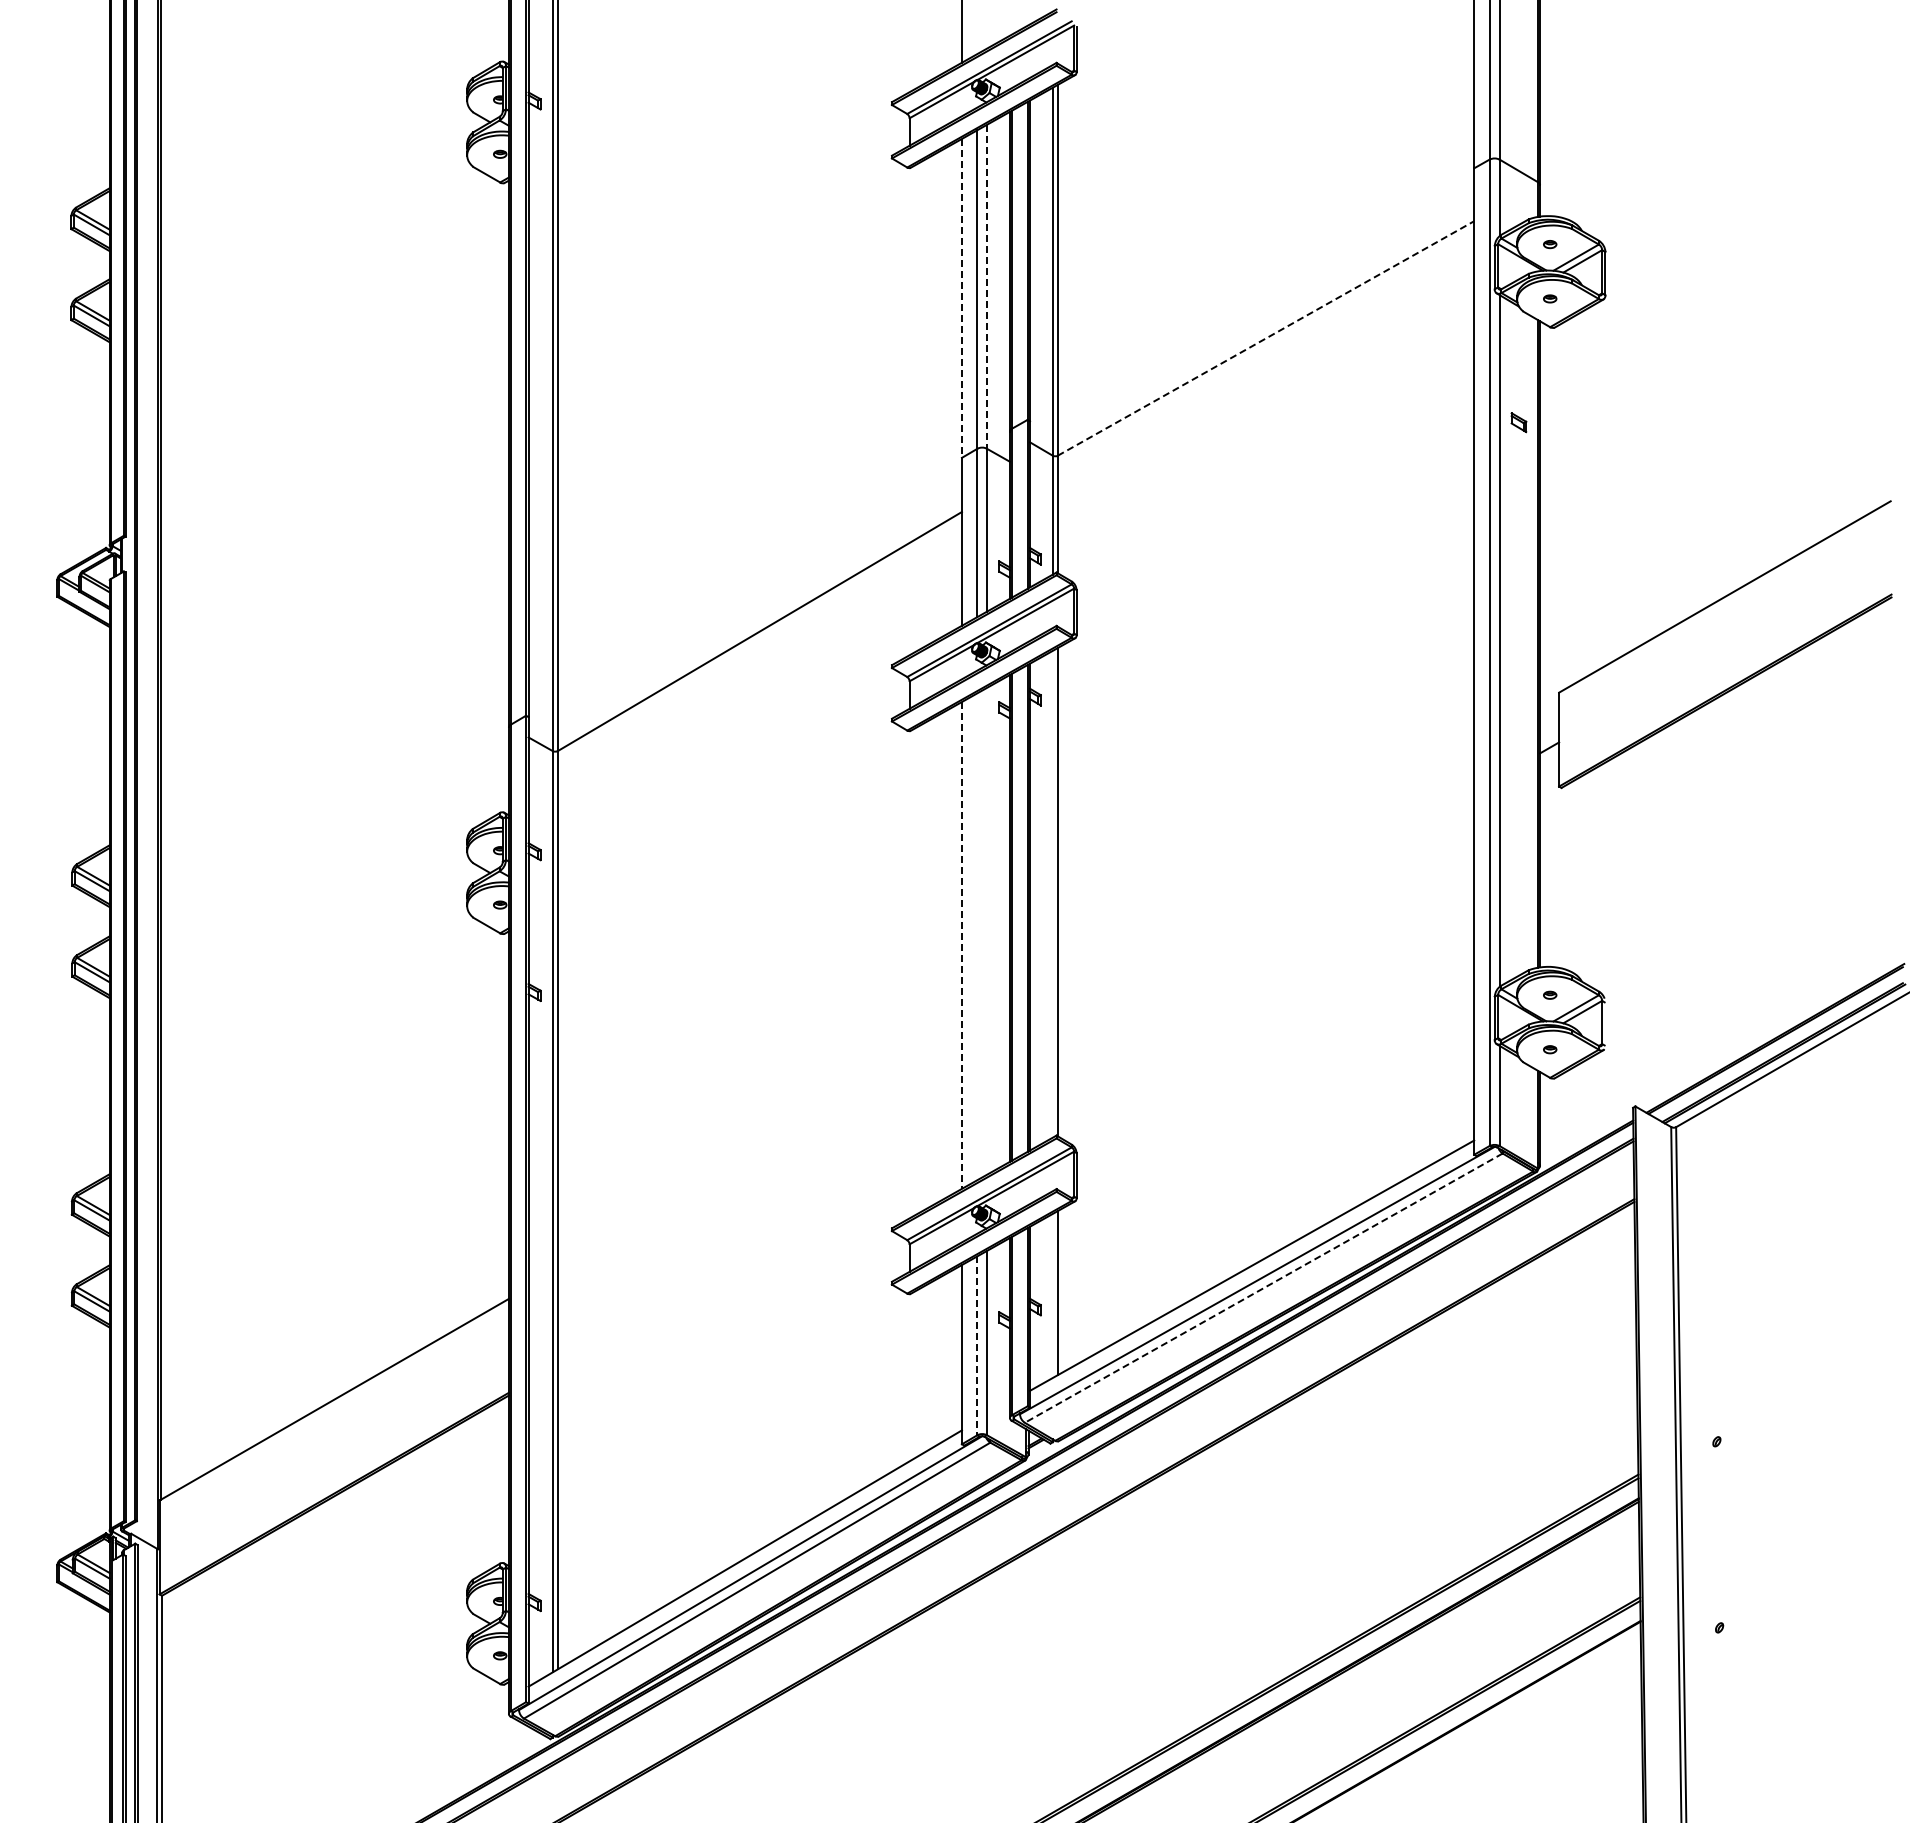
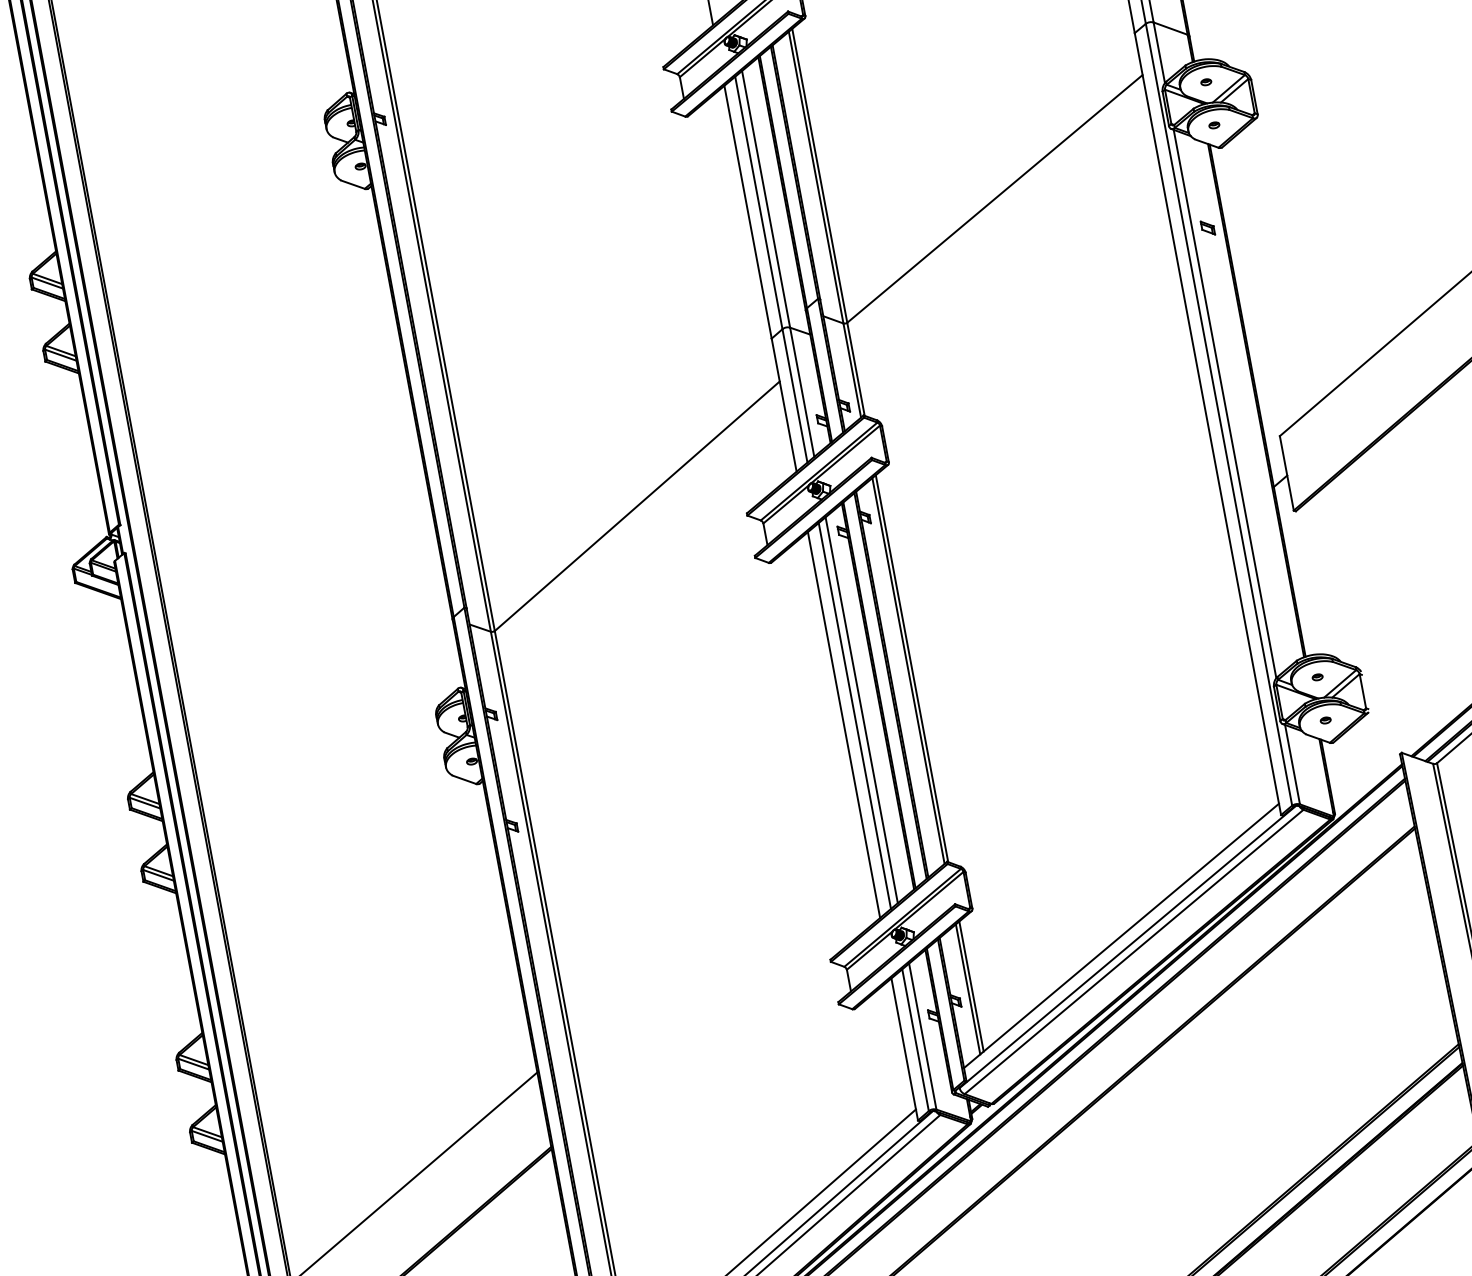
line: (986, 286) -> (765, 199), dashed -> solid
line: (961, 298) -> (747, 212), dashed -> solid
line: (1266, 338) -> (995, 198), dashed -> solid
line: (1052, 893) -> (908, 670), added
line: (986, 930) -> (861, 709), added
line: (977, 936) -> (855, 715), added
line: (961, 945) -> (843, 725), dashed -> solid
line: (1263, 1288) -> (1133, 952), dashed -> solid
line: (1052, 1295) -> (967, 989), added
line: (977, 1346) -> (915, 1040), dashed -> solid

